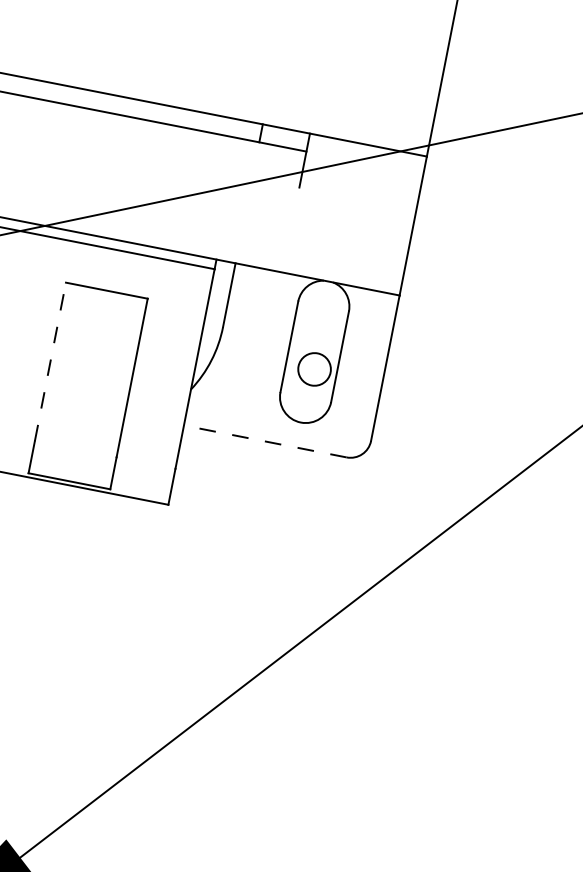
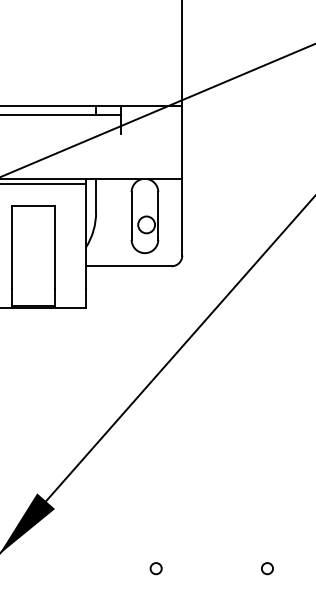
line: (50, 362) -> (12, 247), dashed -> solid
line: (264, 441) -> (128, 266), dashed -> solid

